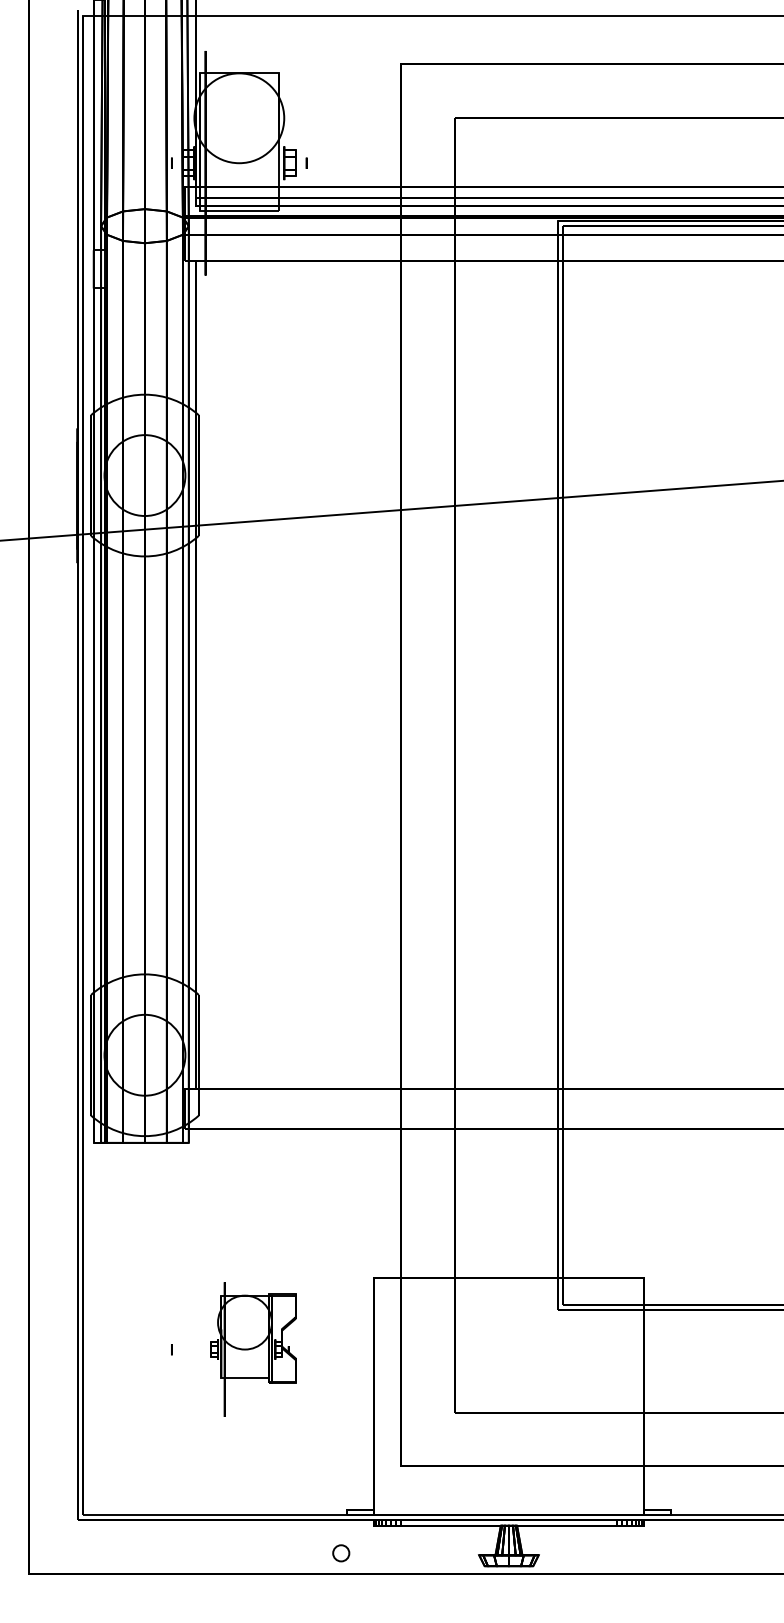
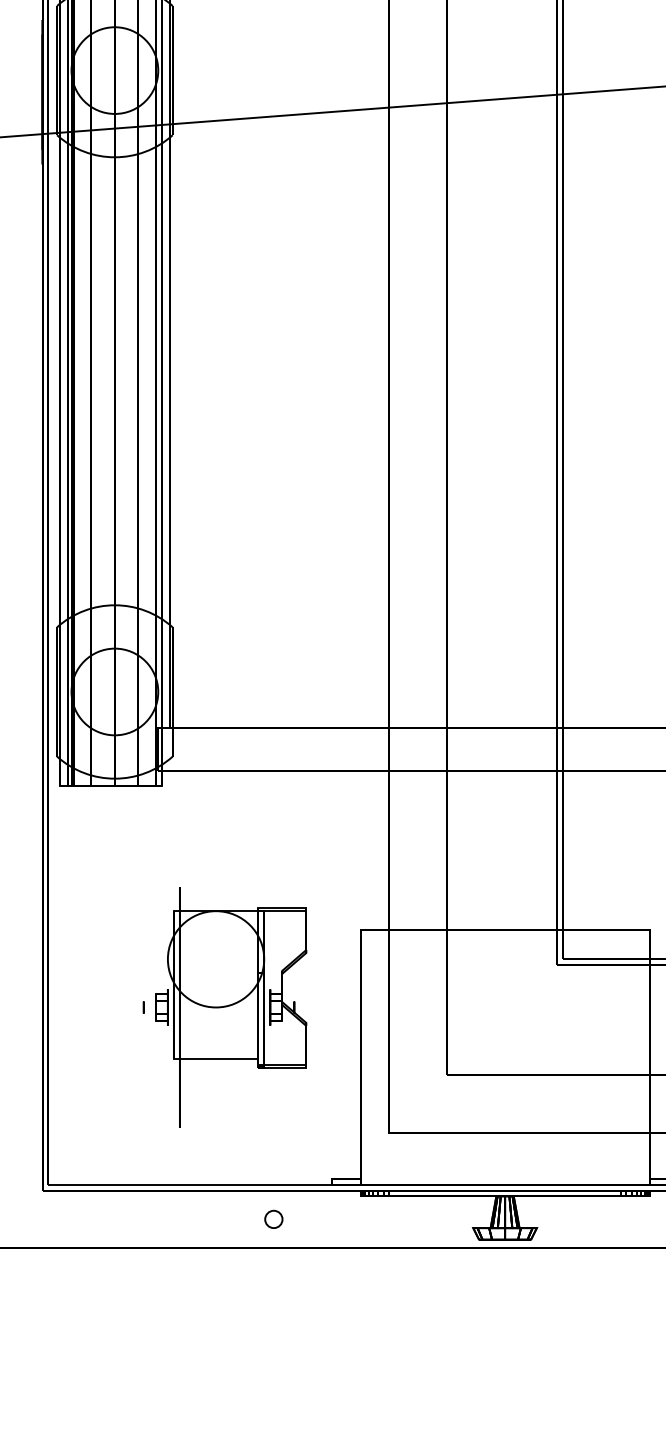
part: (253, 1349) -> (231, 1007), size x1.67
circle: (341, 1553) -> (274, 1219), moved

